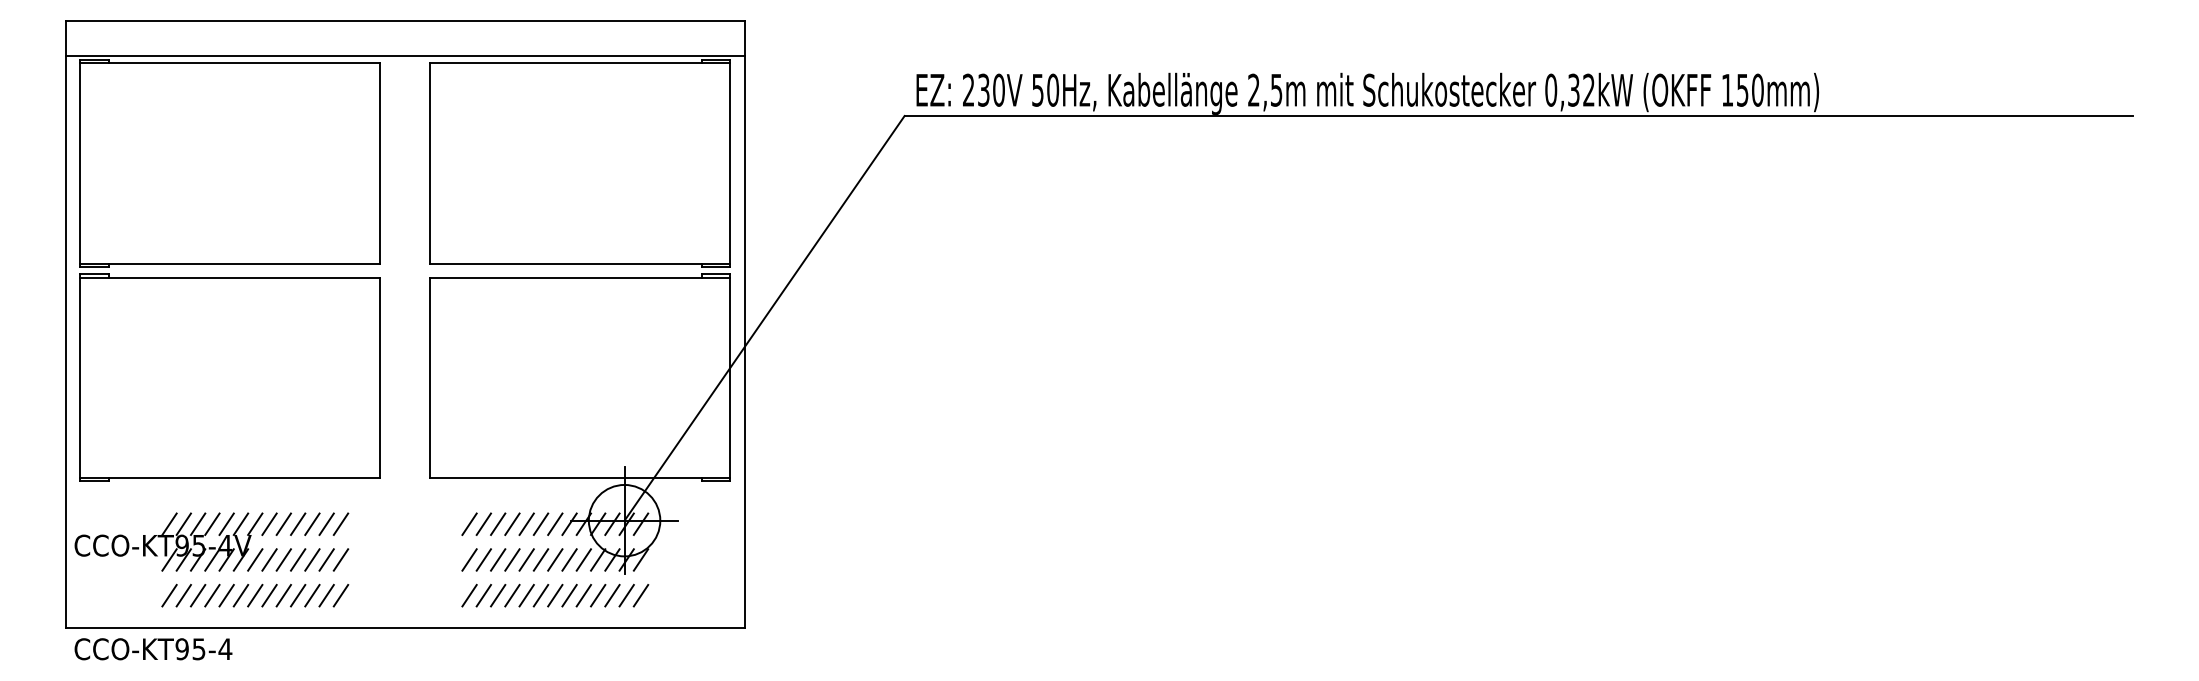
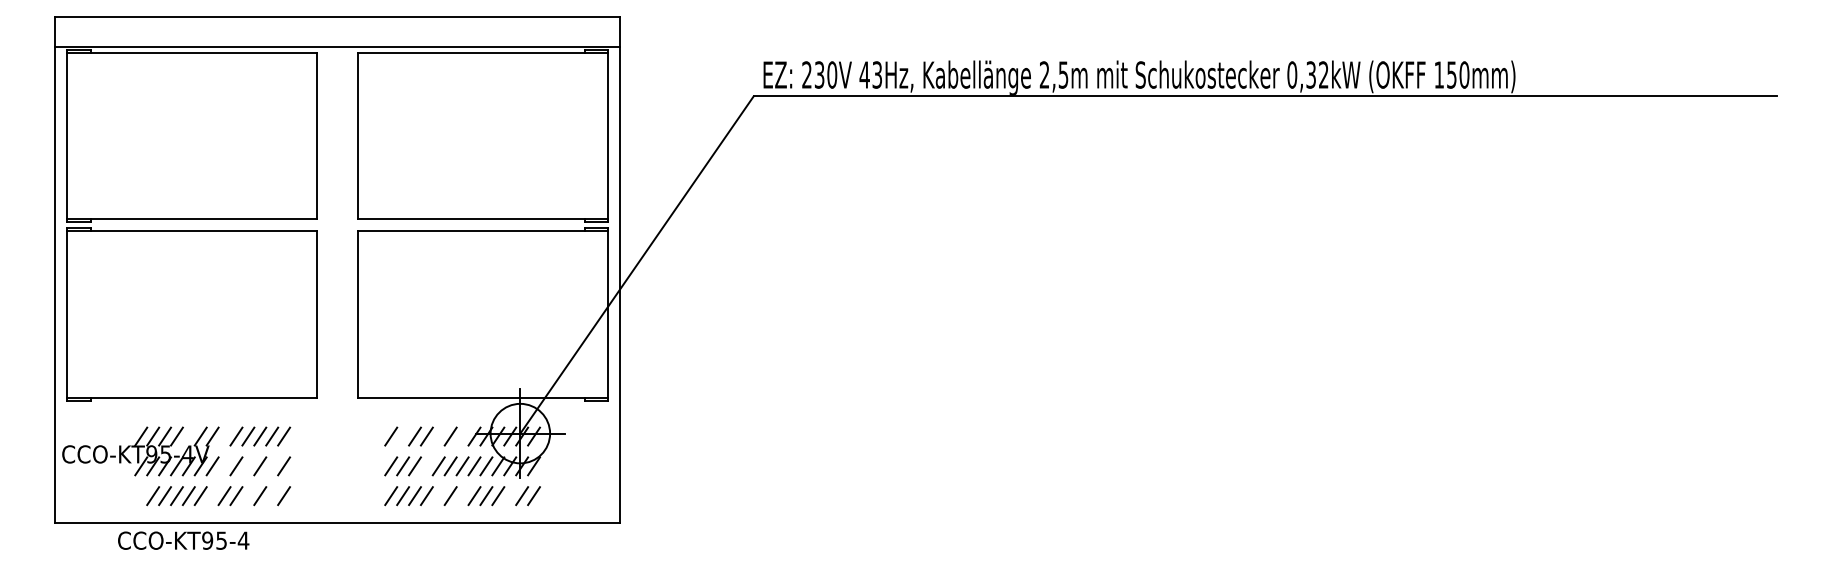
text: (1045, 89) -> (871, 74), 50Hz, -> 43Hz,
line: (226, 523) -> (188, 435), removed
line: (269, 523) -> (224, 435), removed
line: (483, 523) -> (402, 435), removed
line: (526, 523) -> (438, 435), removed
line: (555, 523) -> (462, 435), removed
line: (269, 559) -> (224, 465), removed
line: (297, 559) -> (247, 465), removed
line: (326, 559) -> (272, 465), removed
line: (512, 559) -> (426, 465), removed
line: (169, 595) -> (141, 495), removed
line: (255, 595) -> (212, 495), removed
line: (297, 595) -> (247, 495), removed
line: (326, 595) -> (272, 495), removed
line: (526, 595) -> (438, 495), removed
line: (555, 595) -> (462, 495), removed
line: (612, 595) -> (510, 495), removed
text: (153, 649) -> (183, 540), moved

